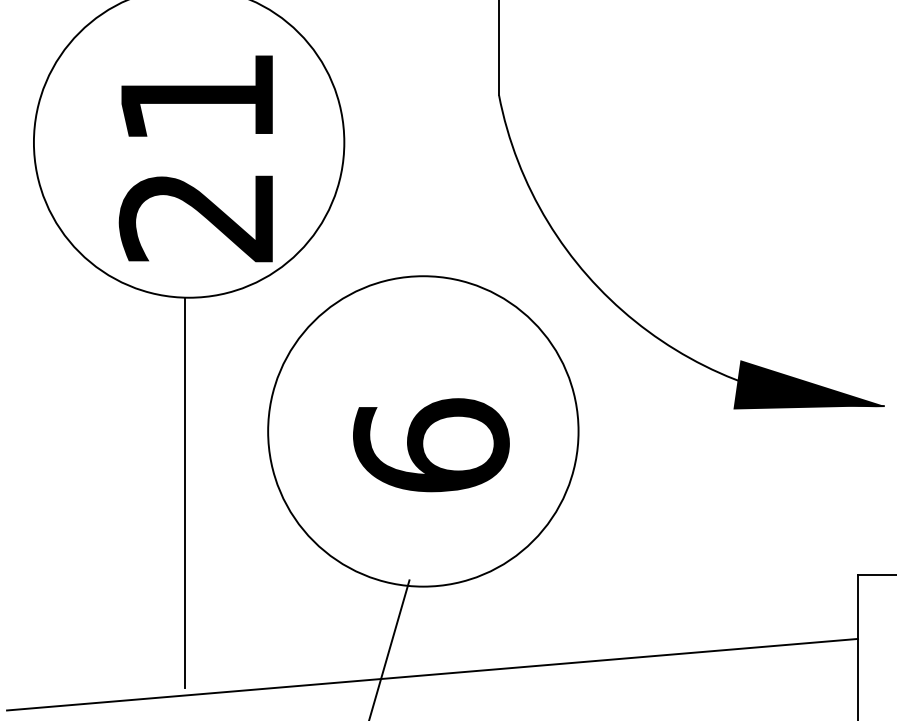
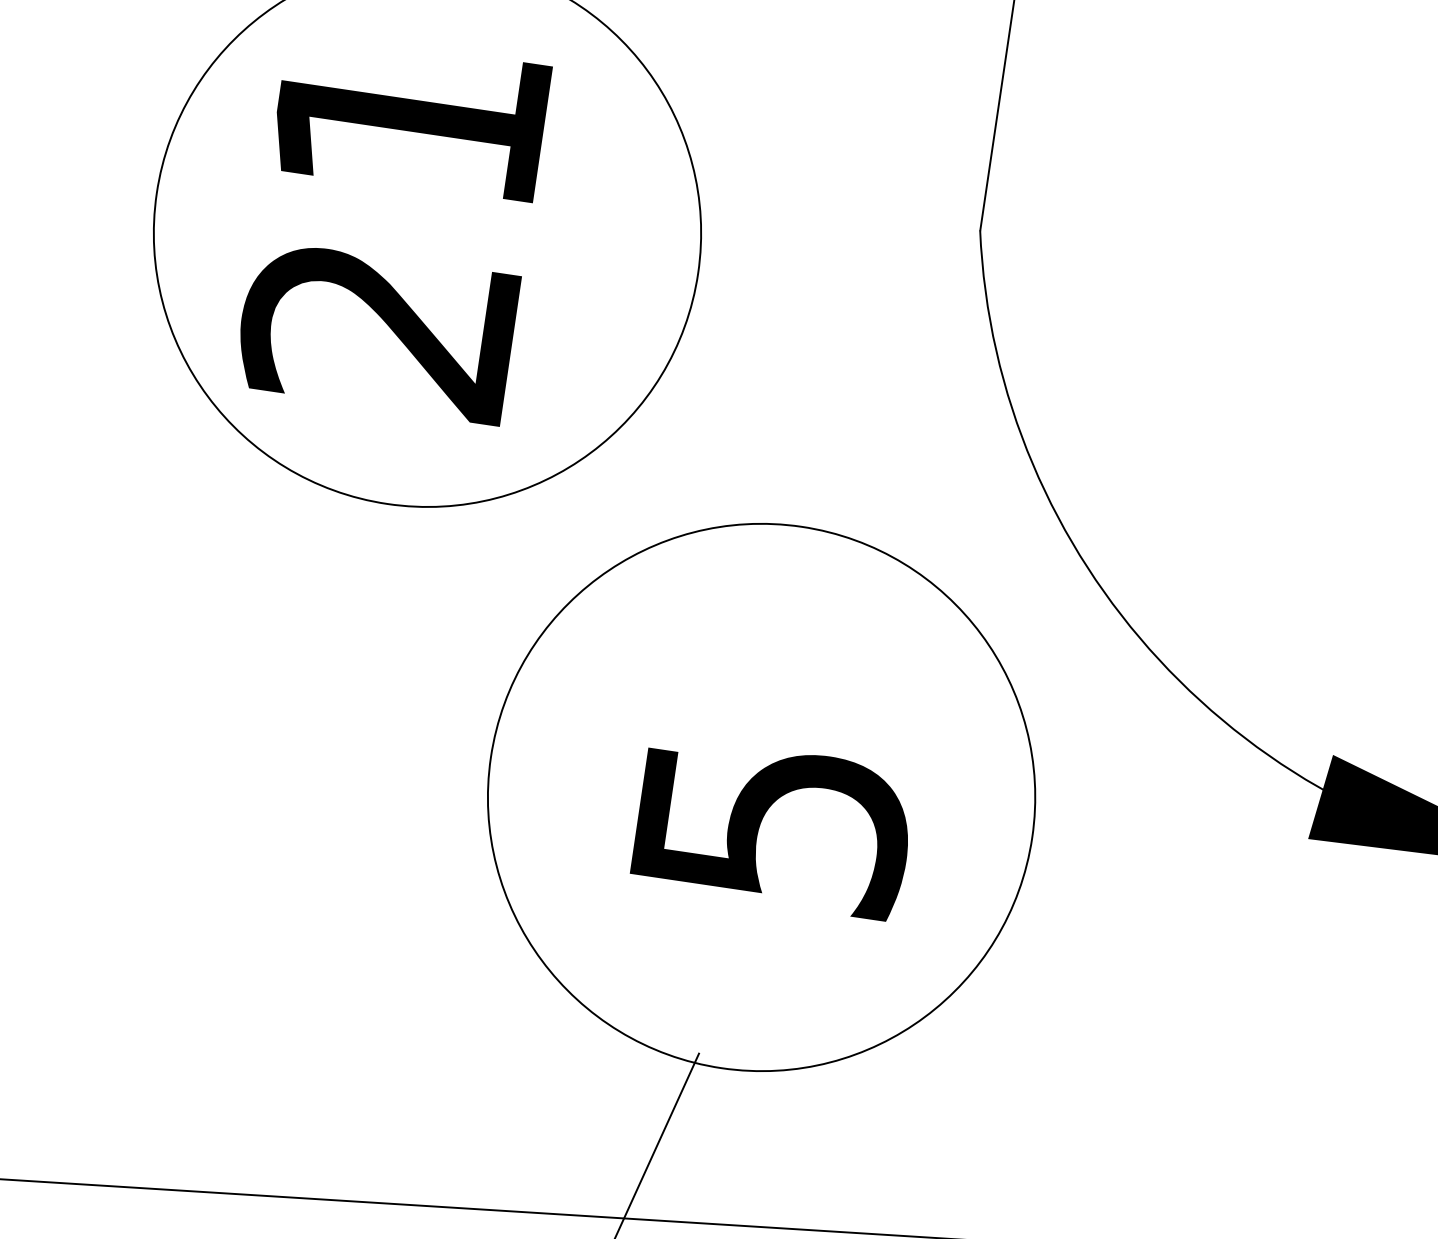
text: (195, 158) -> (391, 226), moved
text: (431, 445) -> (772, 824), 6 -> 5
line: (184, 492) -> (329, 842), removed

